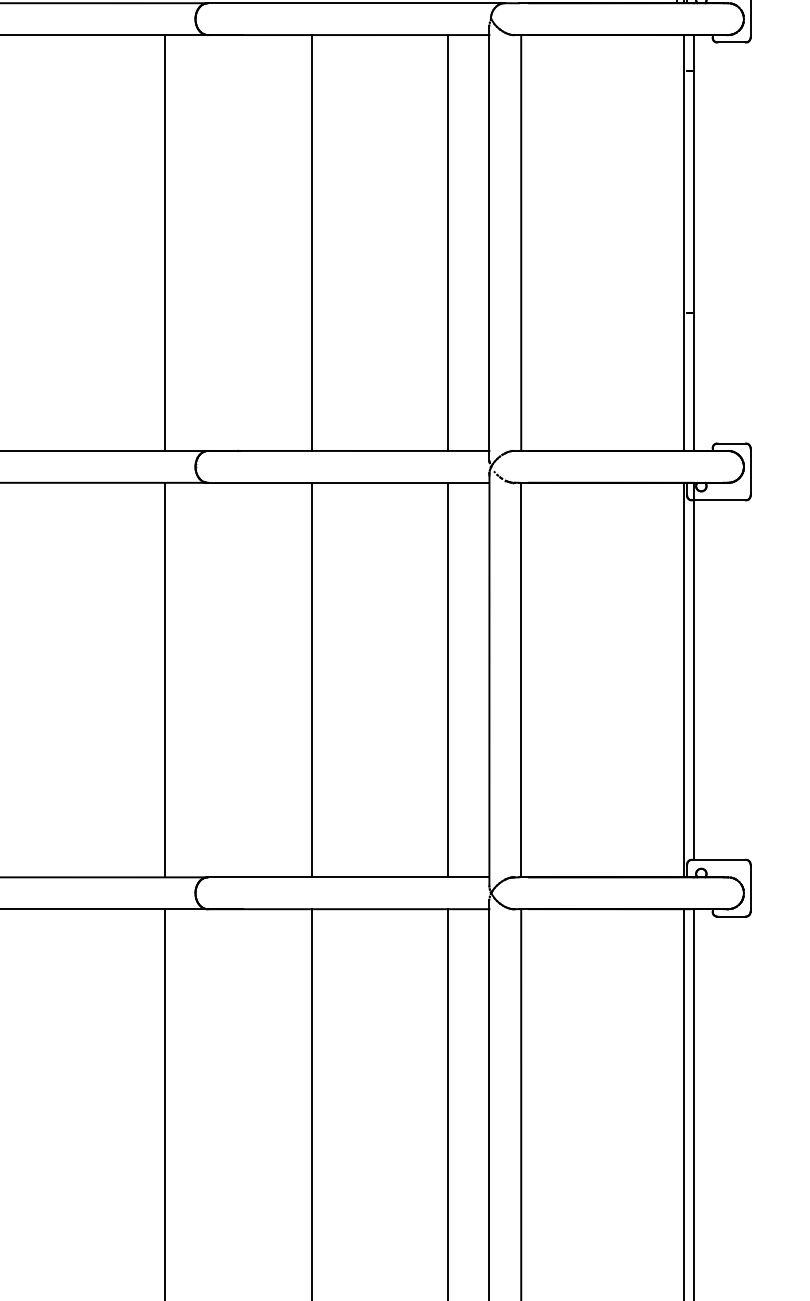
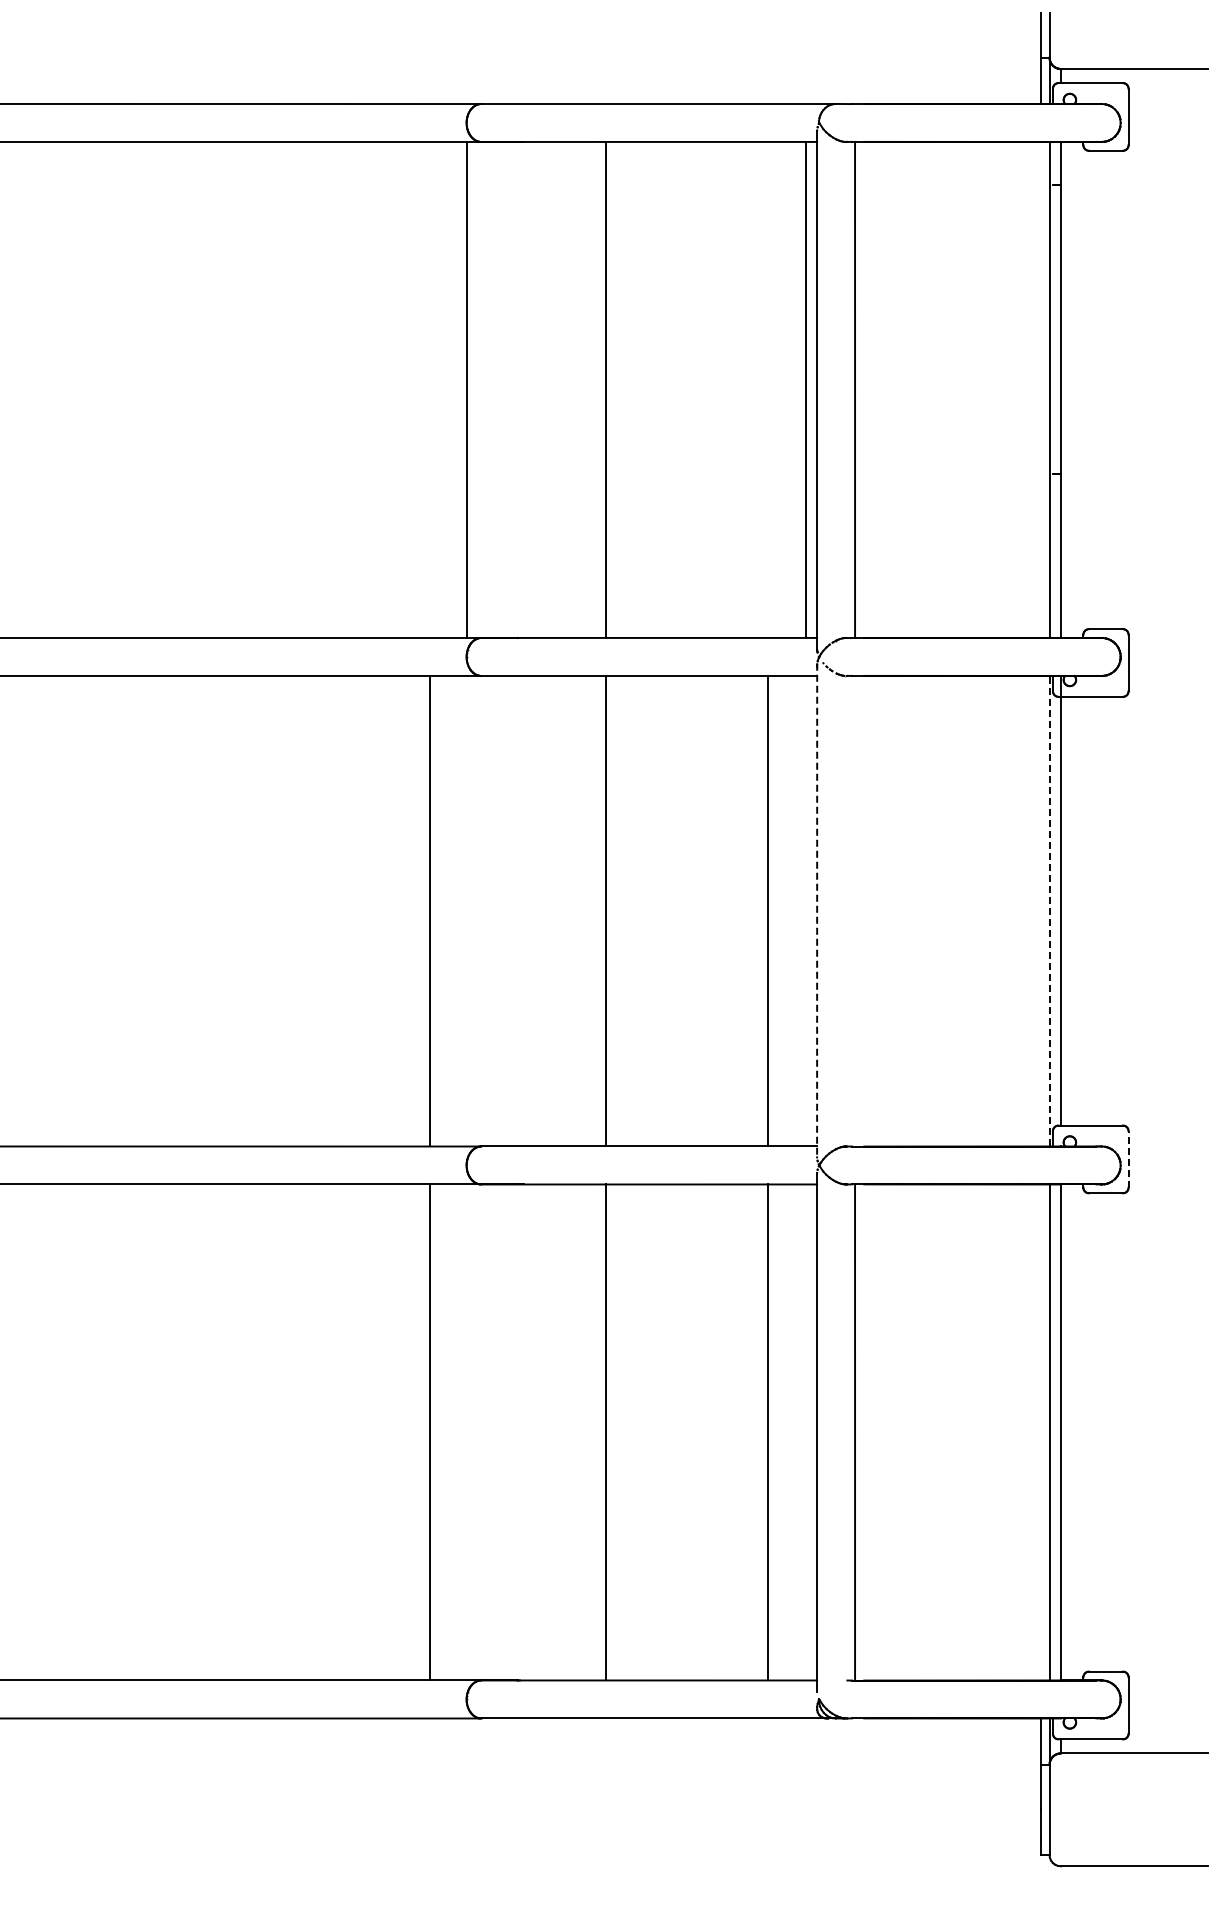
line: (165, 242) -> (467, 389), moved
line: (447, 242) -> (805, 389), moved
line: (489, 679) -> (817, 910), solid -> dashed
line: (521, 679) -> (855, 910), removed
line: (684, 679) -> (1049, 910), solid -> dashed
line: (750, 887) -> (1128, 1158), solid -> dashed

